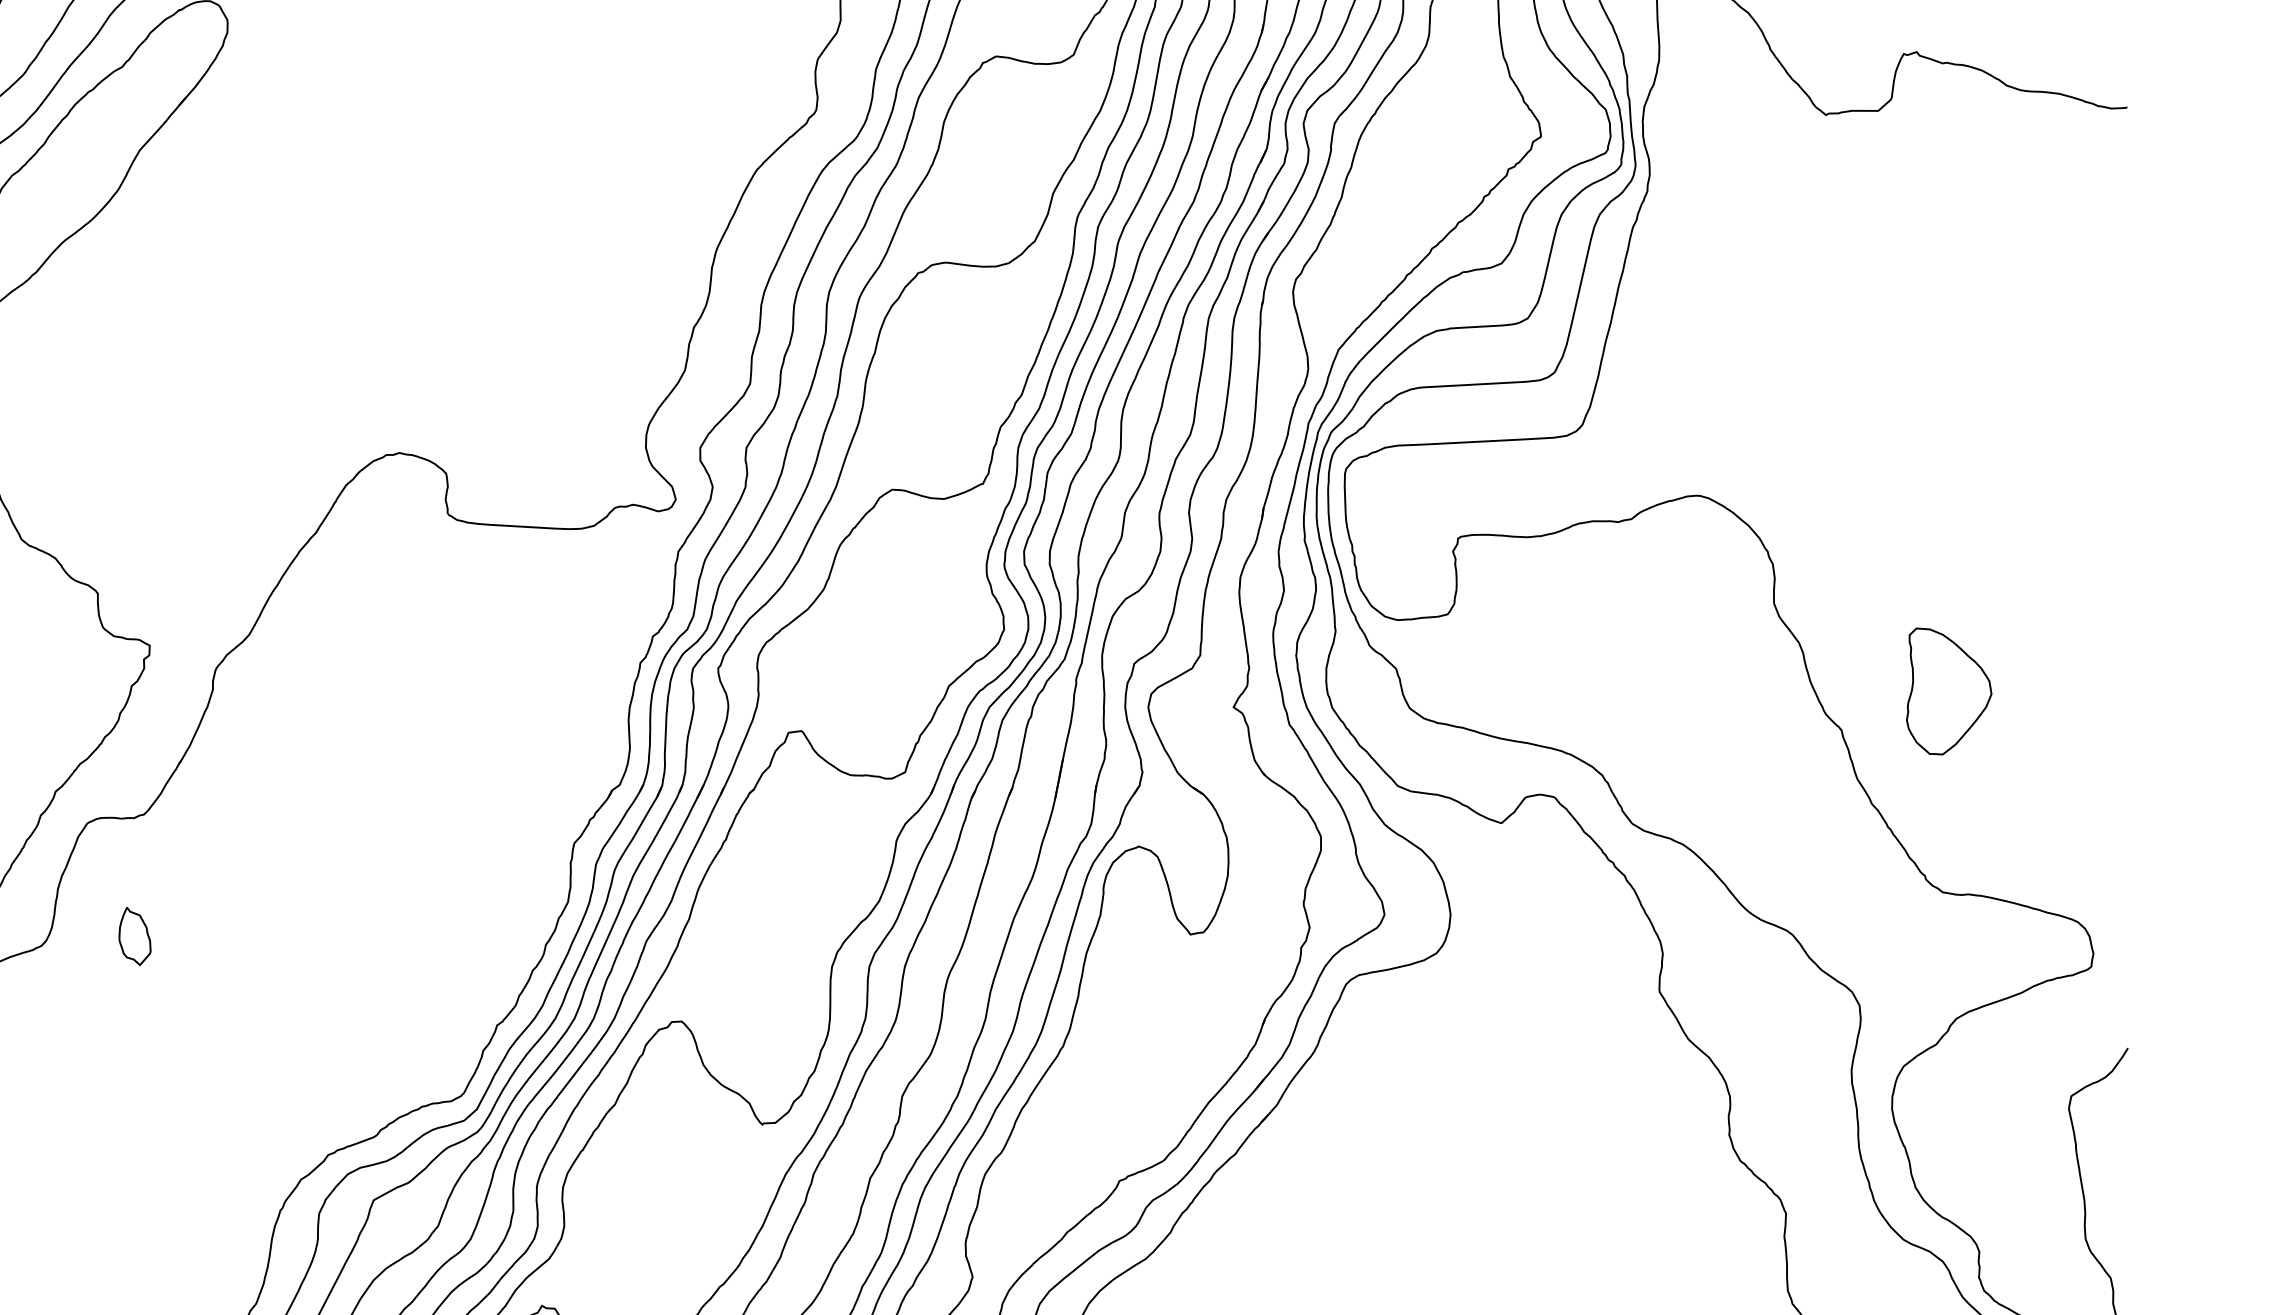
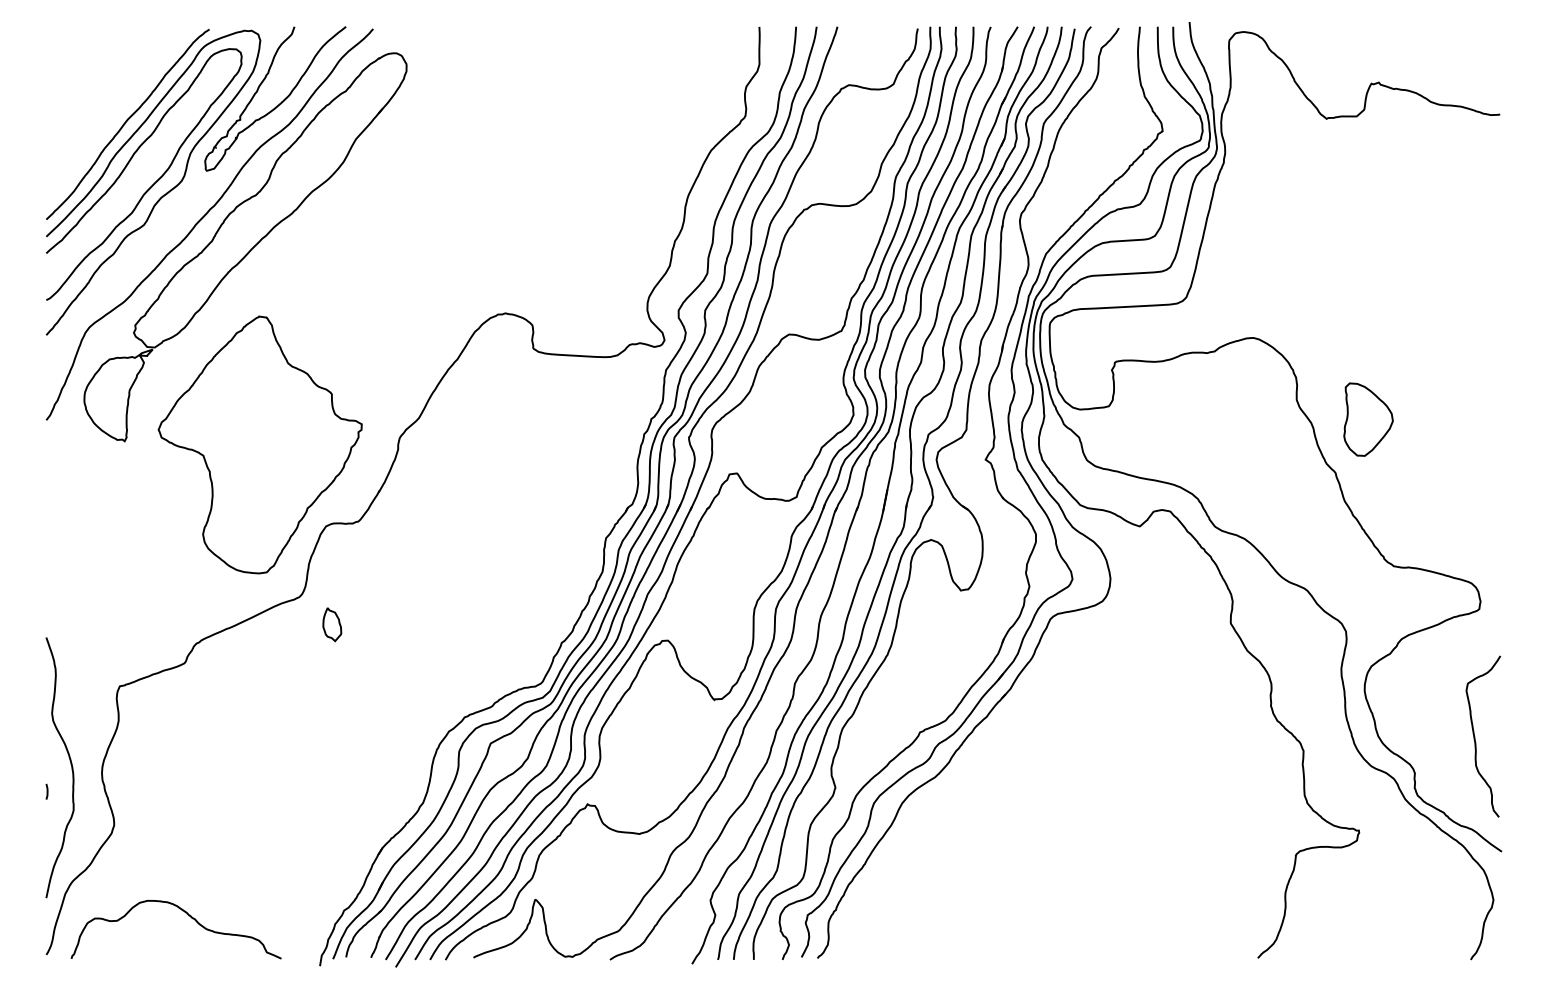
part: (1949, 691) -> (1368, 419), moved
part: (135, 936) -> (332, 624), moved

